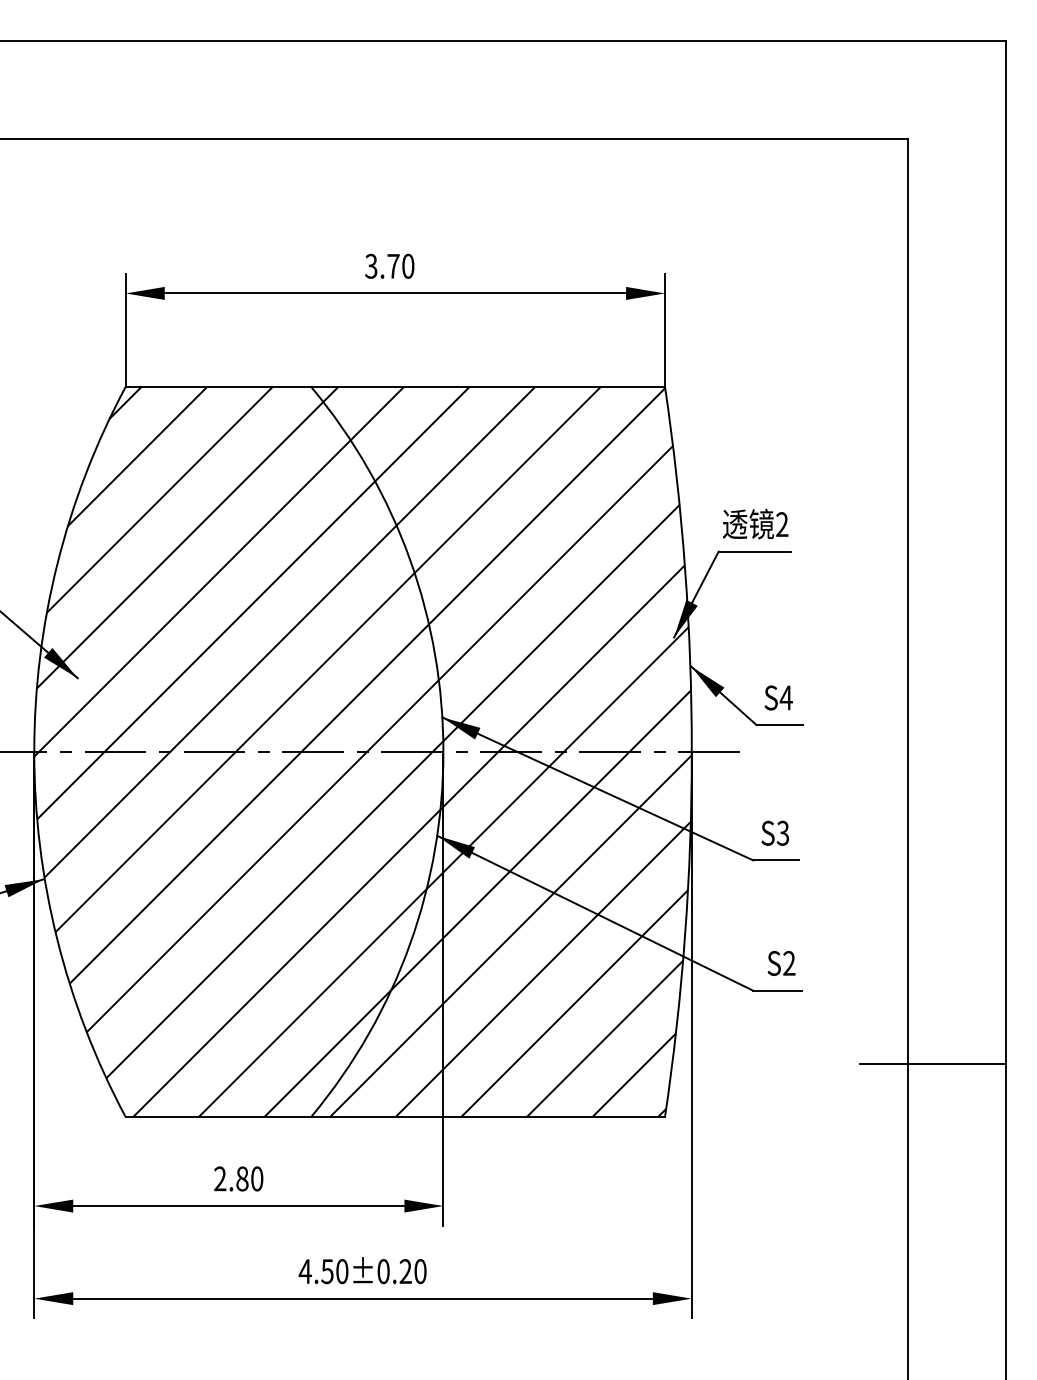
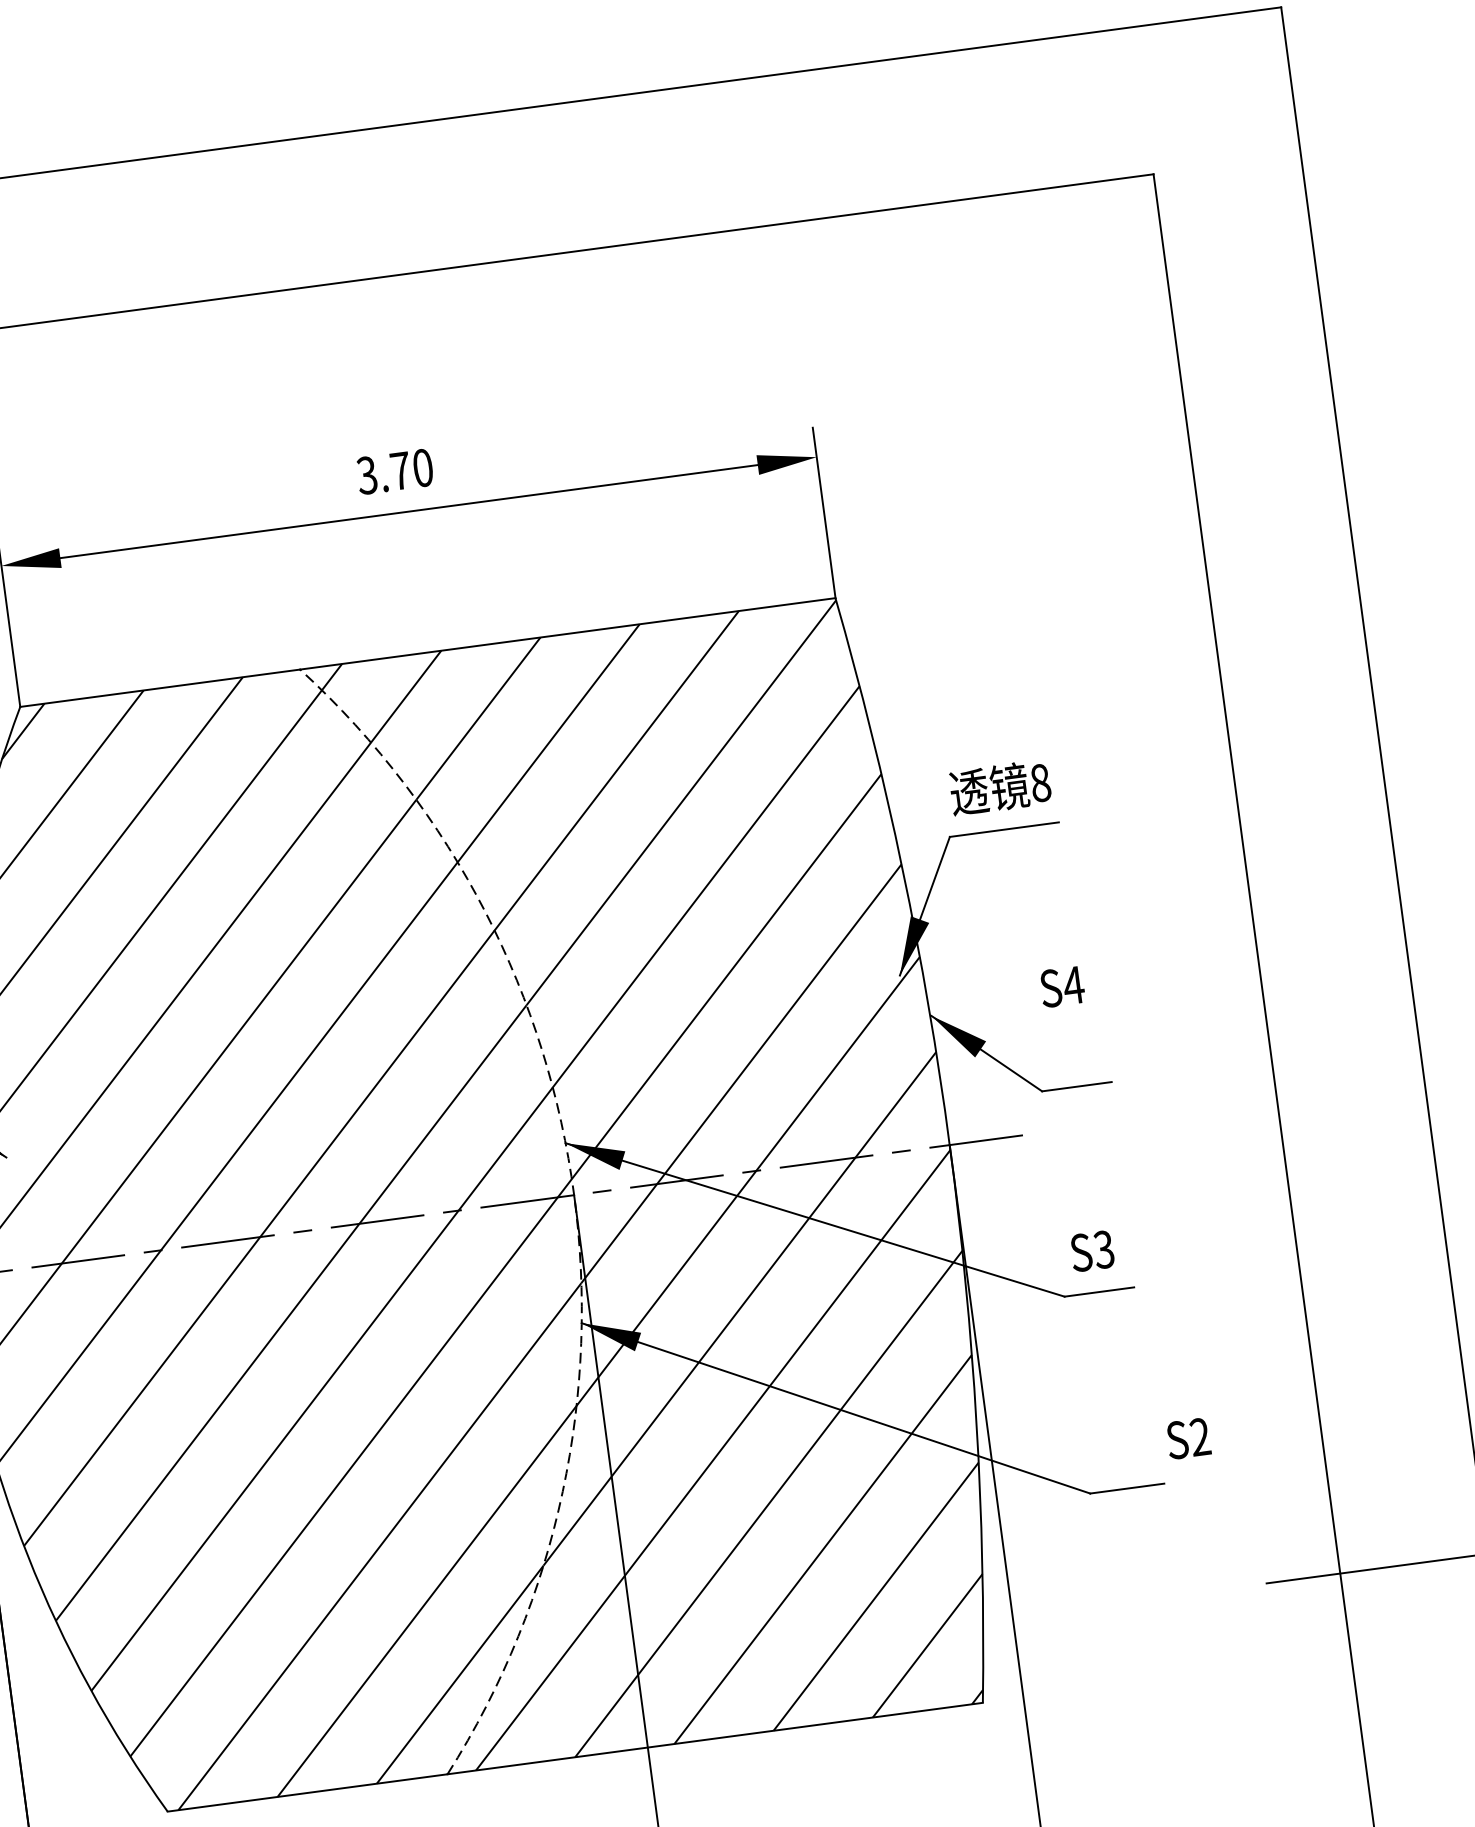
text: (782, 524) -> (1040, 782), 2 -> 8
text: (778, 697) -> (1061, 986), moved
arc: (443, 751) -> (574, 1194), solid -> dashed
text: (781, 963) -> (1188, 1438), moved

